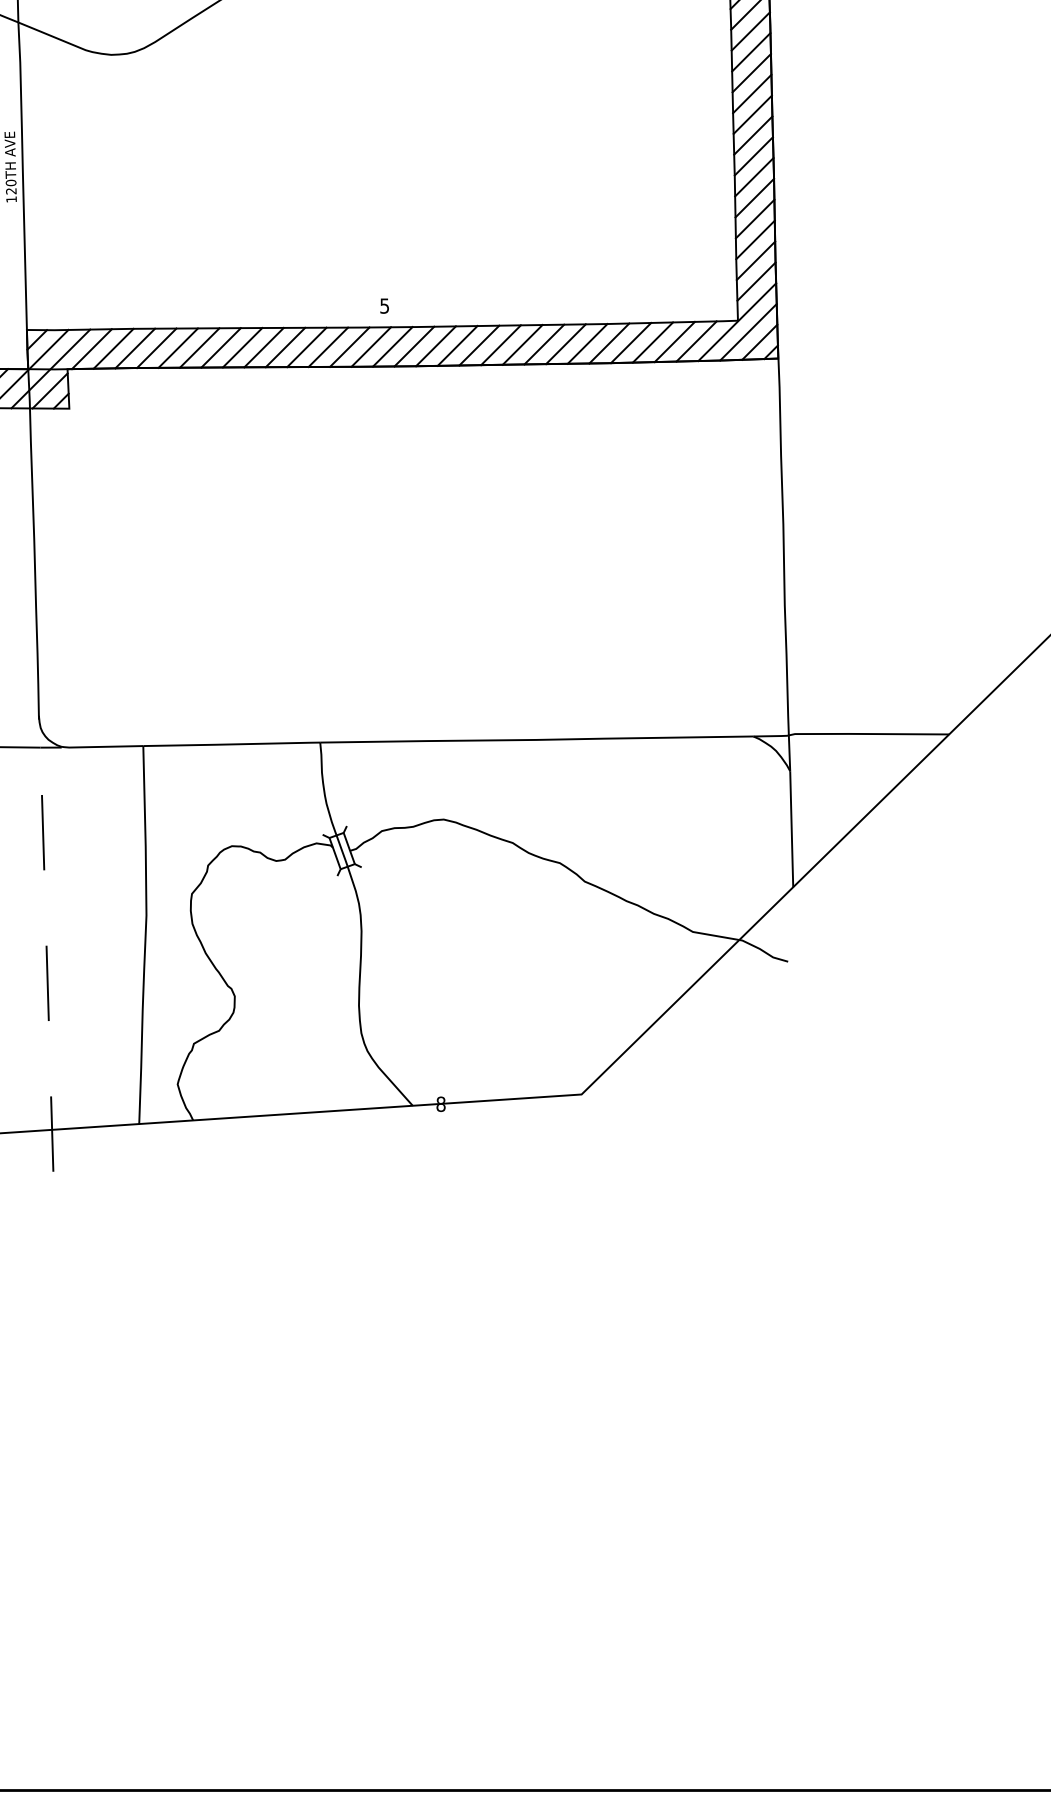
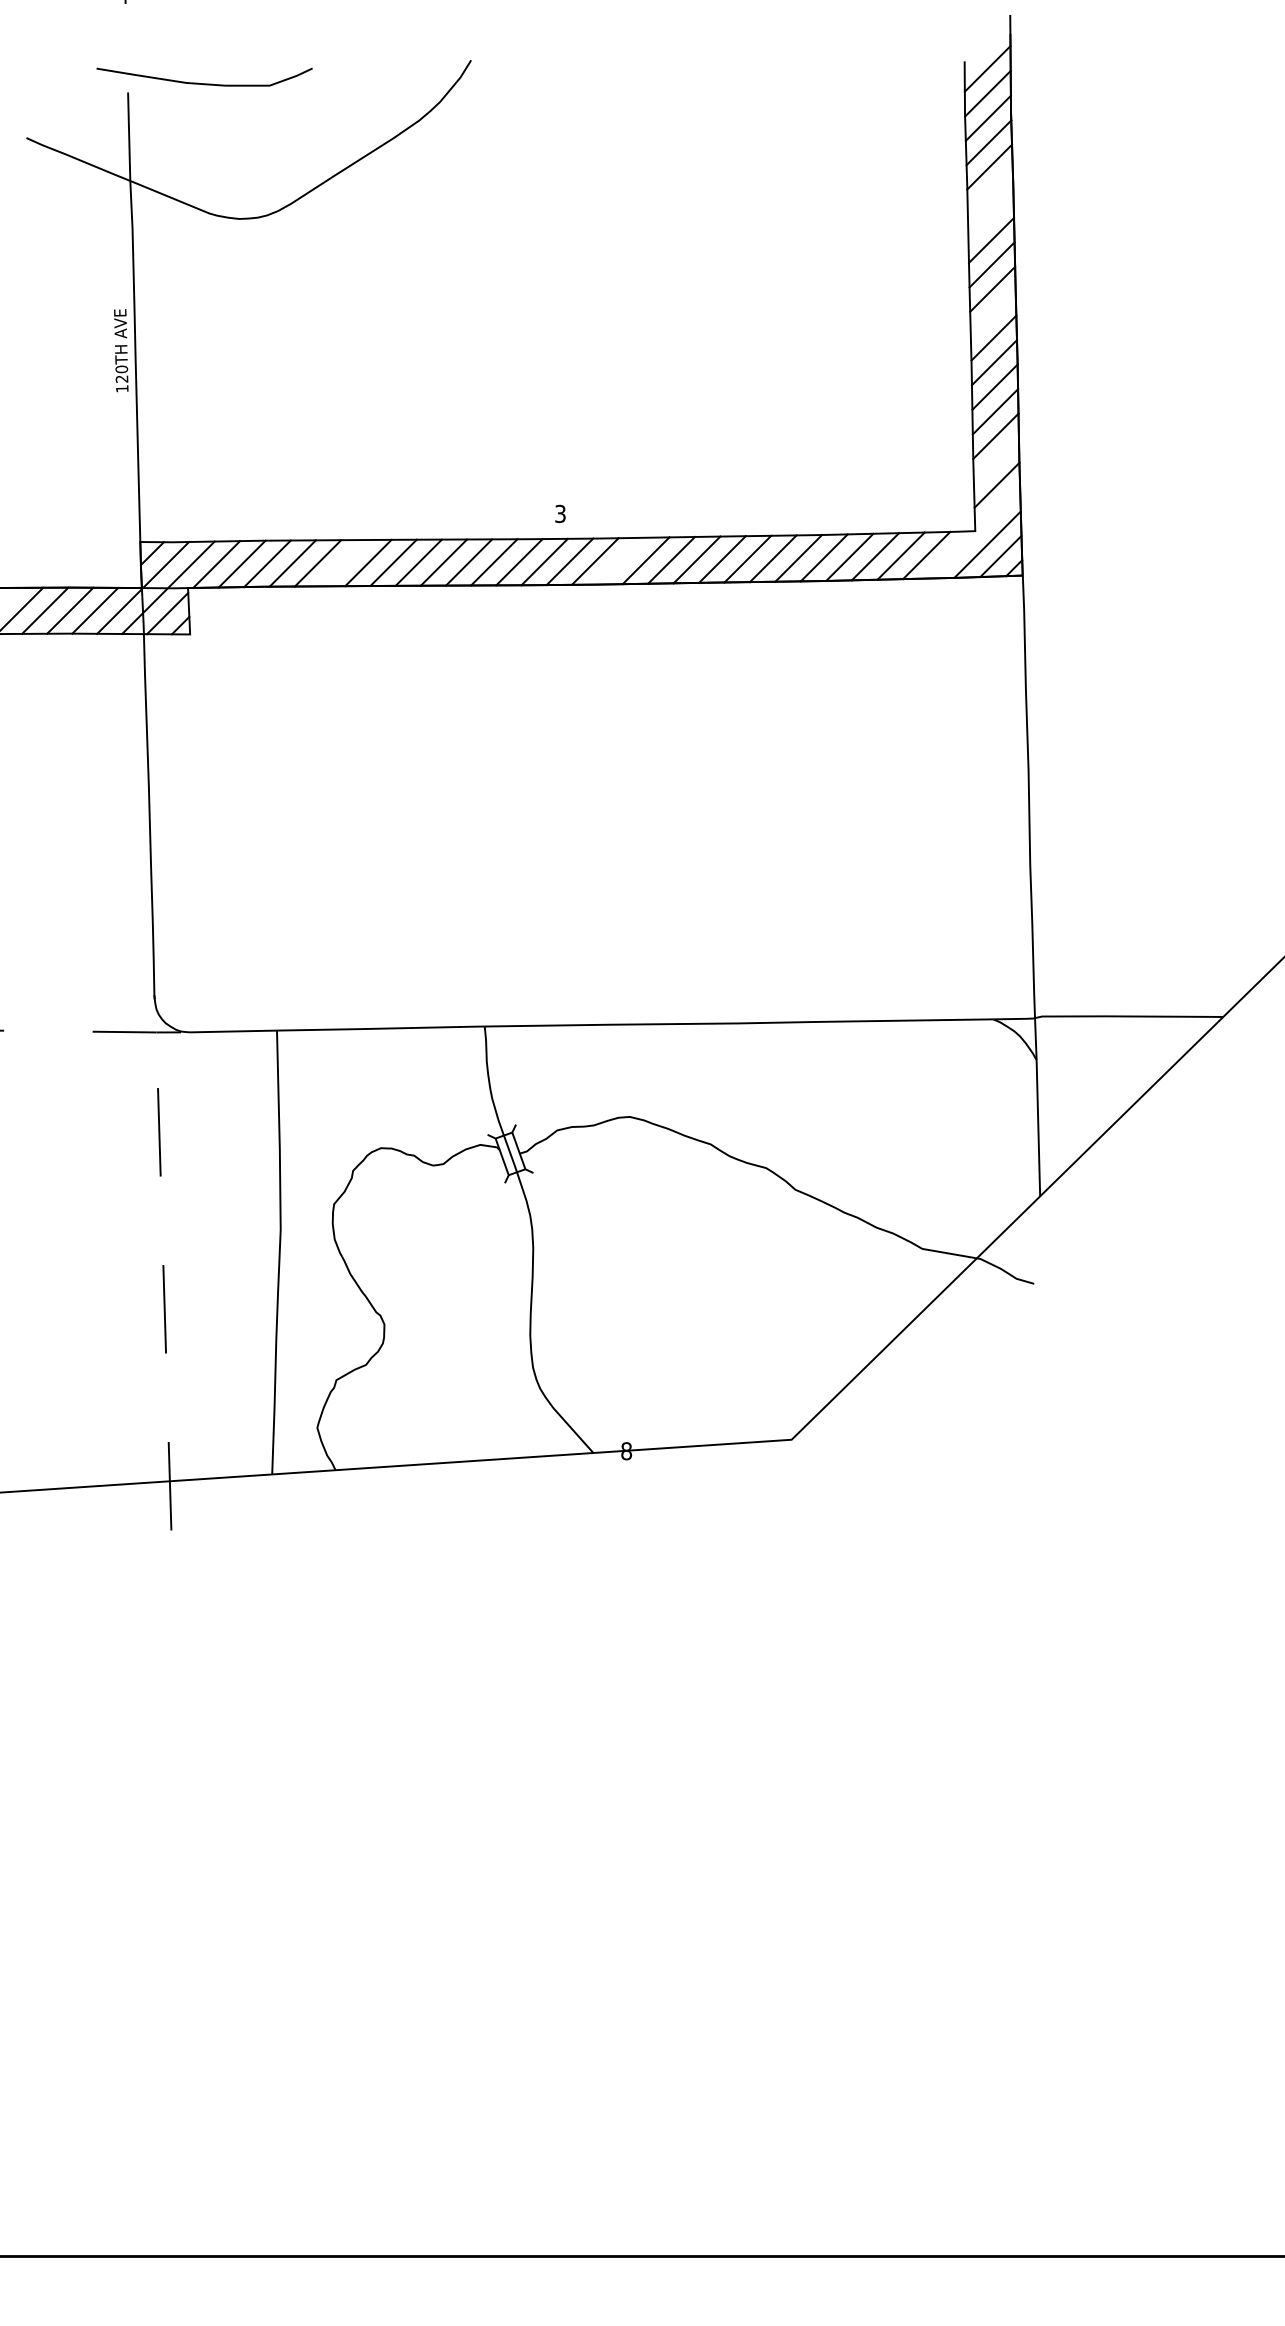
line: (750, 31) -> (989, 191), removed
line: (750, 51) -> (990, 215), removed
line: (752, 135) -> (992, 313), removed
line: (756, 260) -> (996, 460), removed
text: (384, 305) -> (560, 513), 5 -> 3
line: (737, 321) -> (974, 532), removed
line: (435, 345) -> (620, 560), removed
line: (199, 348) -> (343, 563), removed

